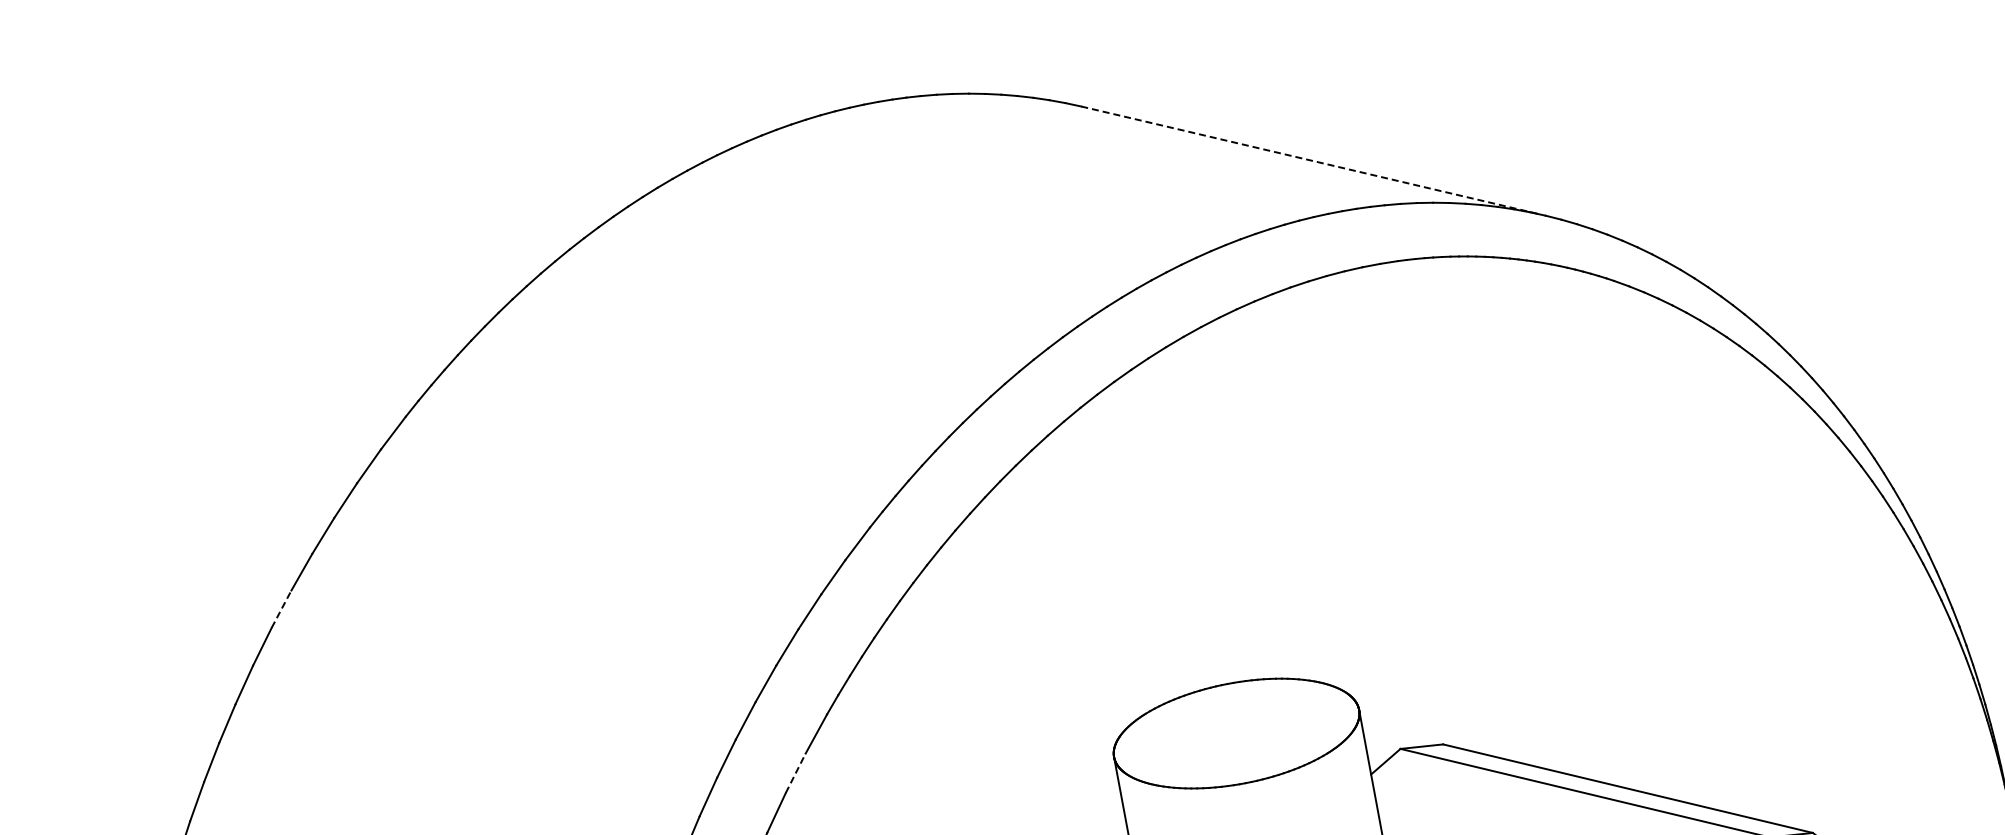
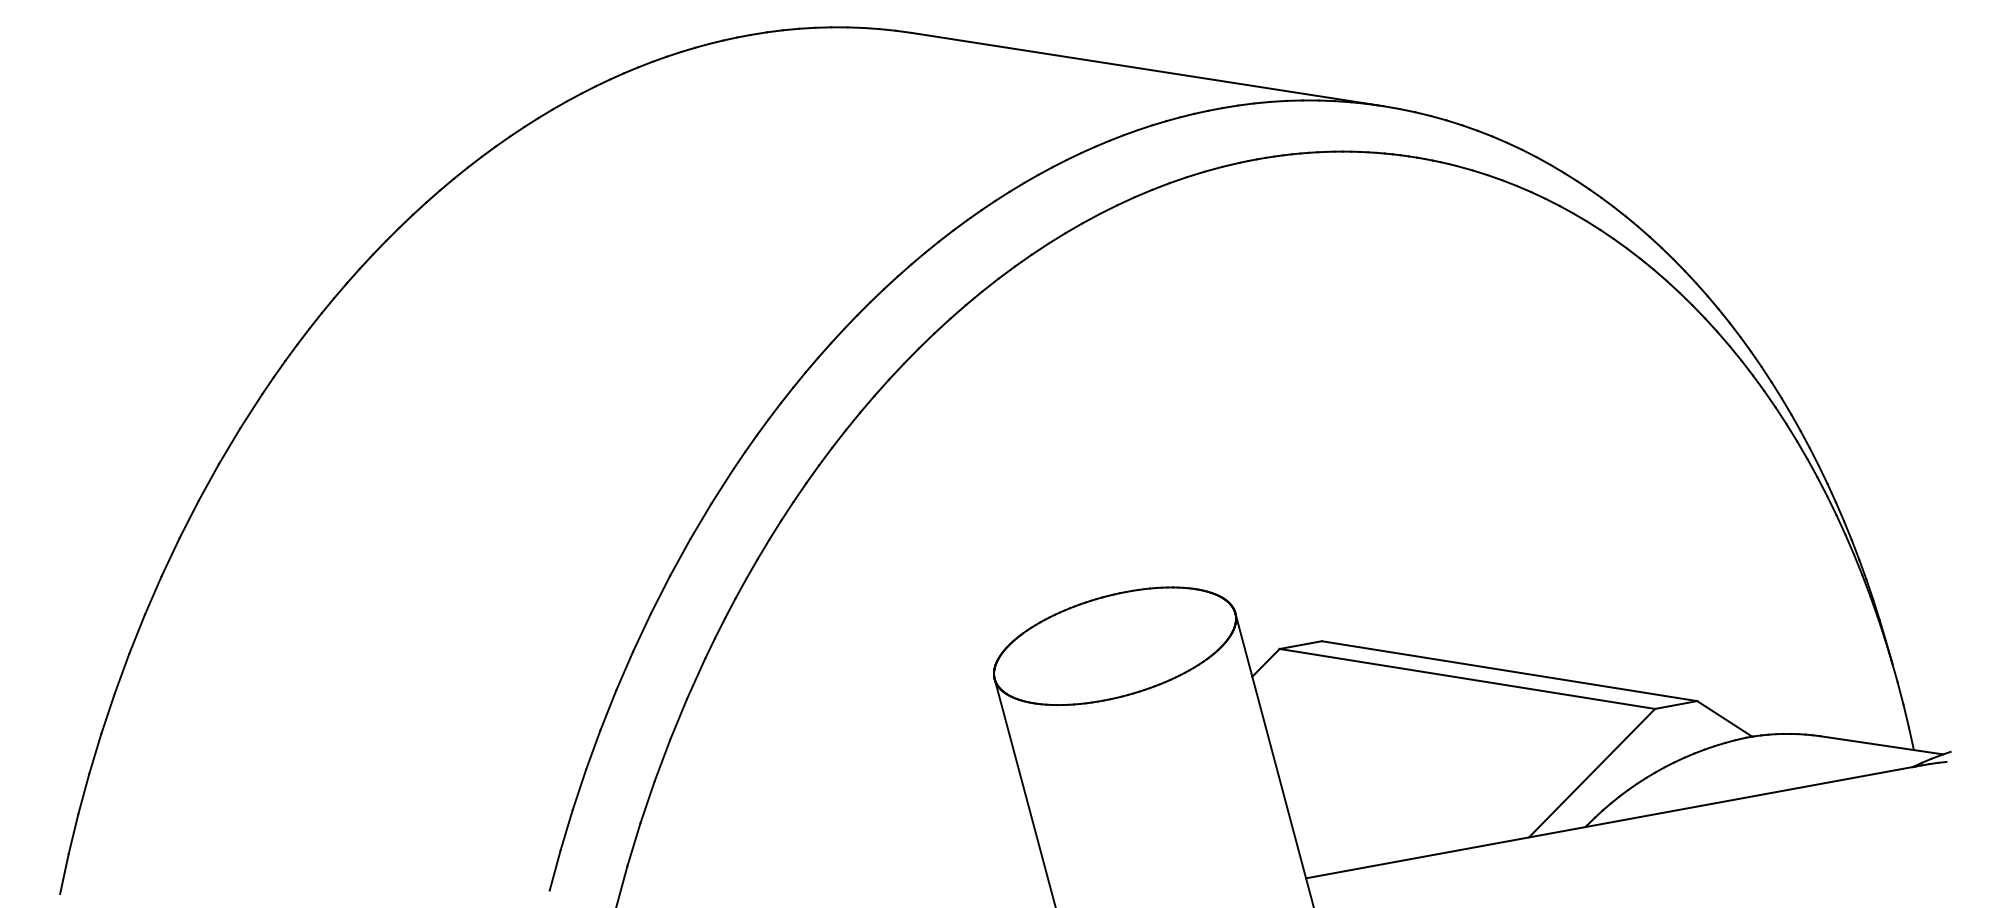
line: (1312, 160) -> (1146, 69), dashed -> solid
line: (281, 609) -> (153, 595), dashed -> solid
line: (795, 773) -> (678, 719), dashed -> solid

